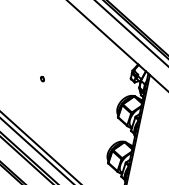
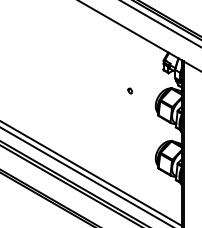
part: (41, 78) -> (129, 90), moved

